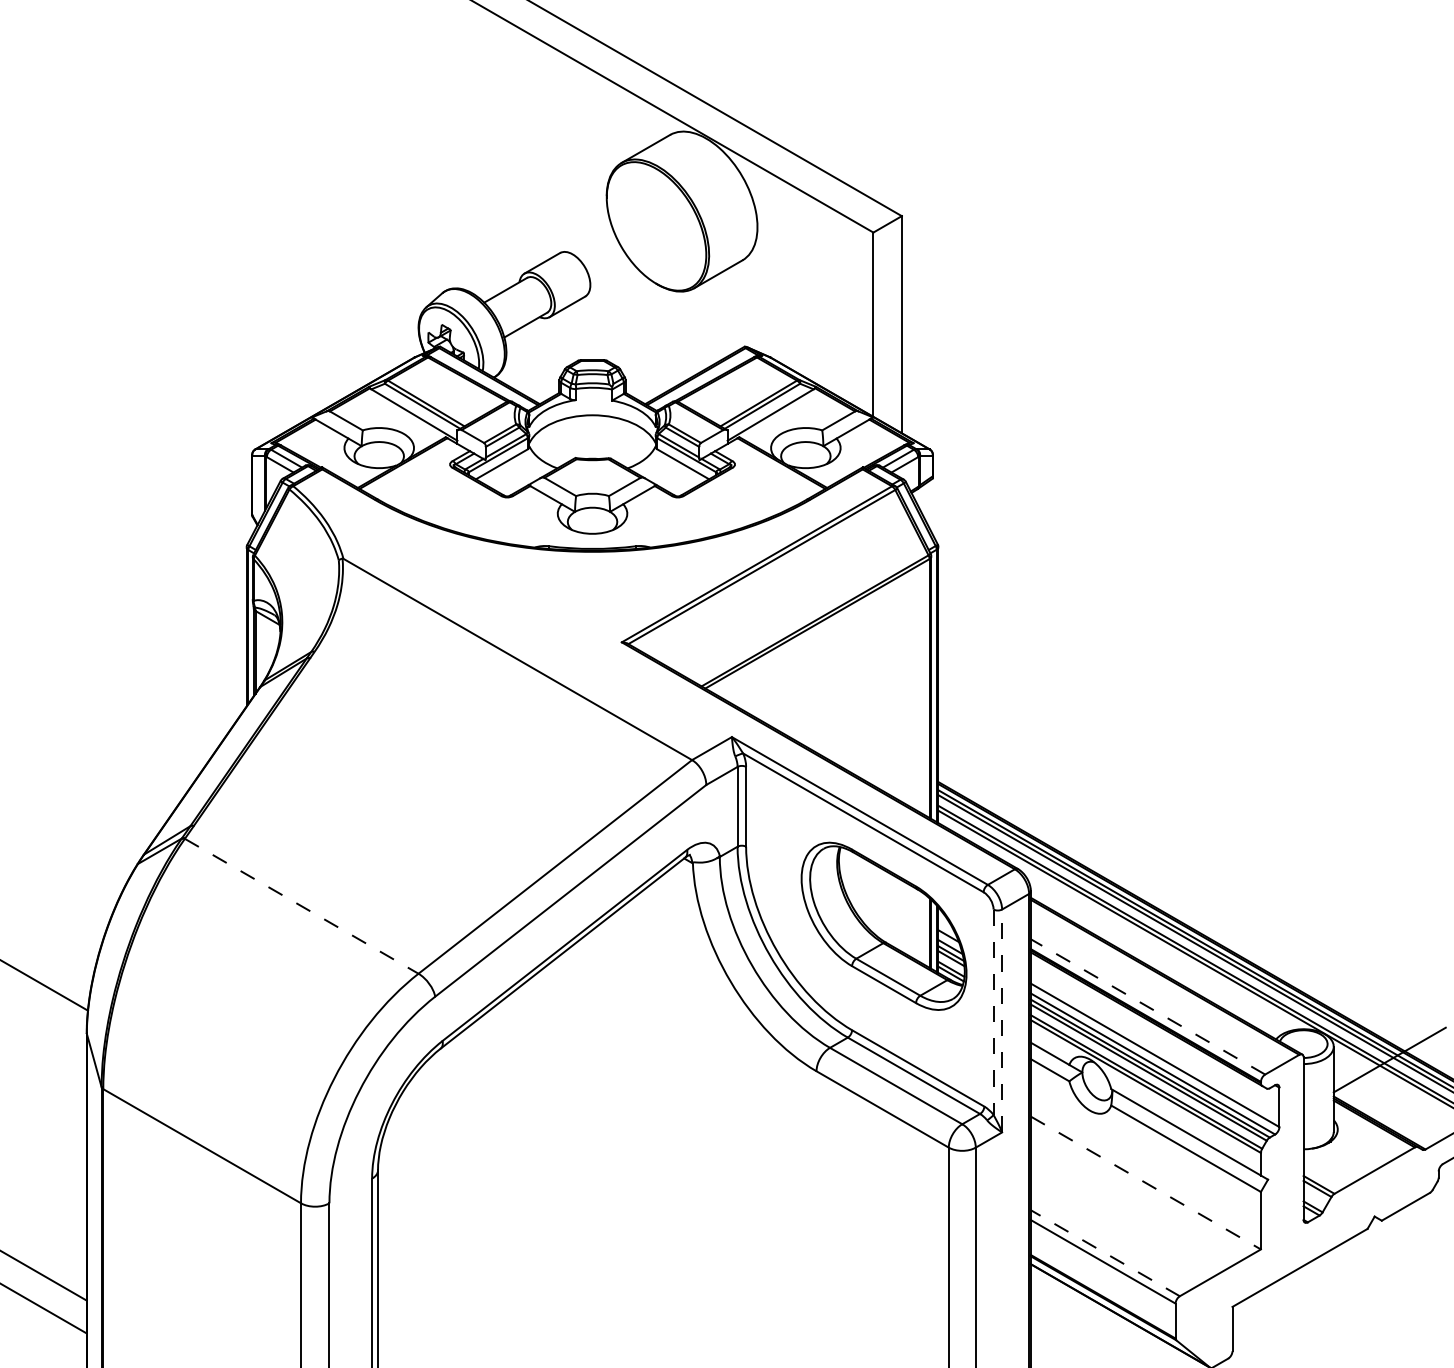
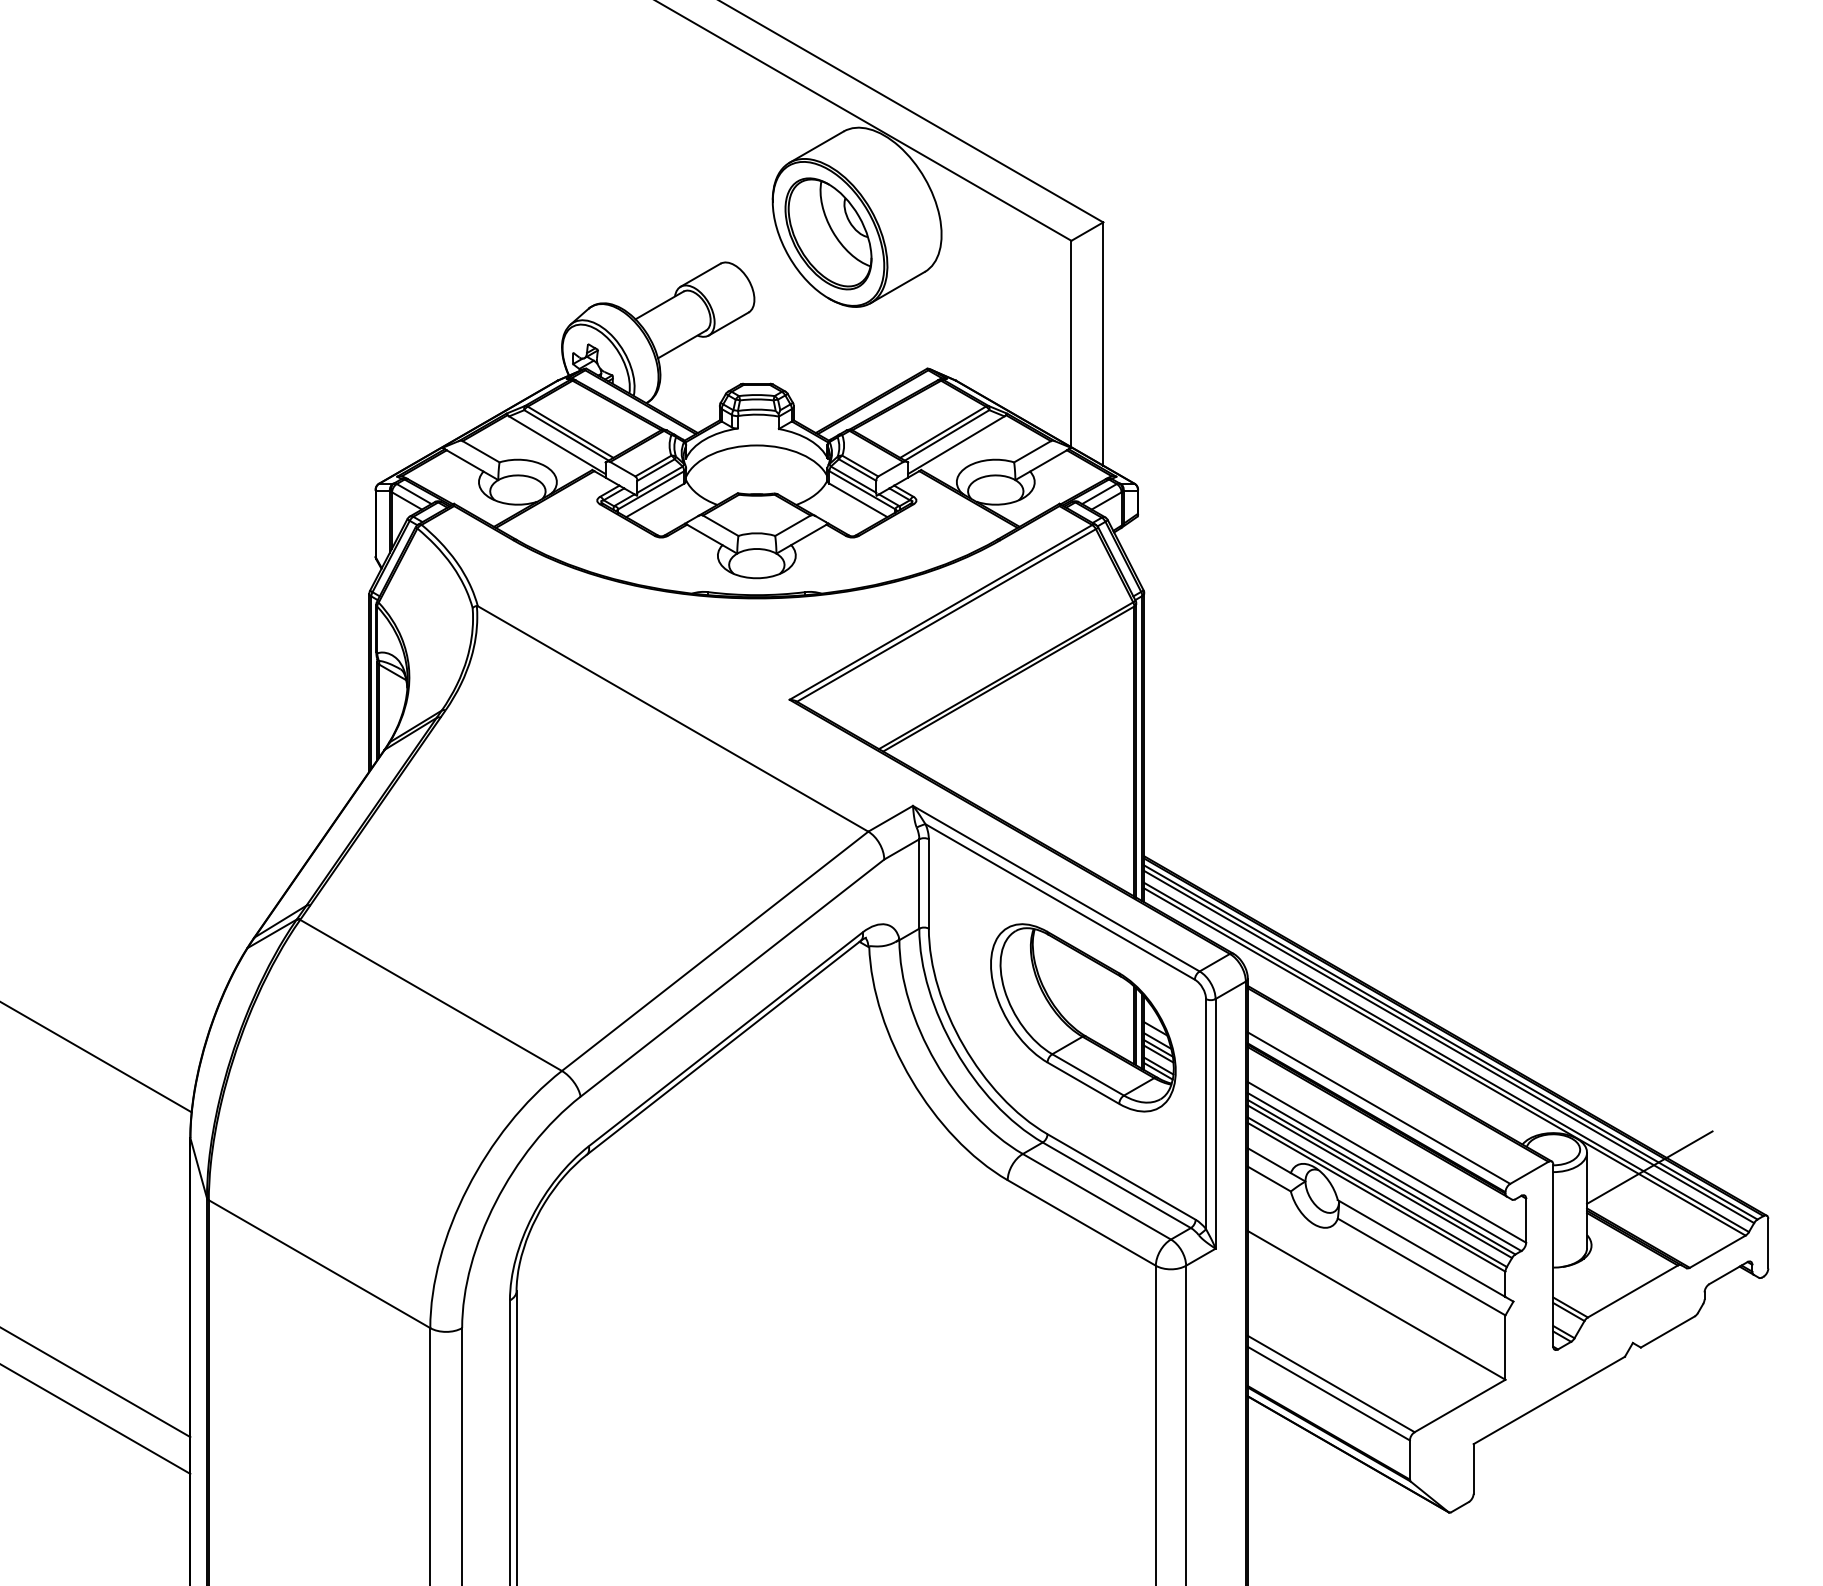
part: (656, 226) -> (828, 233), added
line: (302, 906) -> (431, 995), dashed -> solid
line: (1148, 1007) -> (1379, 1108), dashed -> solid
line: (994, 1012) -> (1206, 1114), dashed -> solid
line: (1002, 1020) -> (1215, 1123), dashed -> solid
line: (1145, 1183) -> (1376, 1305), dashed -> solid
line: (1104, 1252) -> (1330, 1383), dashed -> solid

